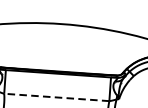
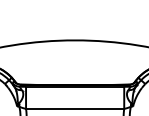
line: (56, 96) -> (74, 108), dashed -> solid

